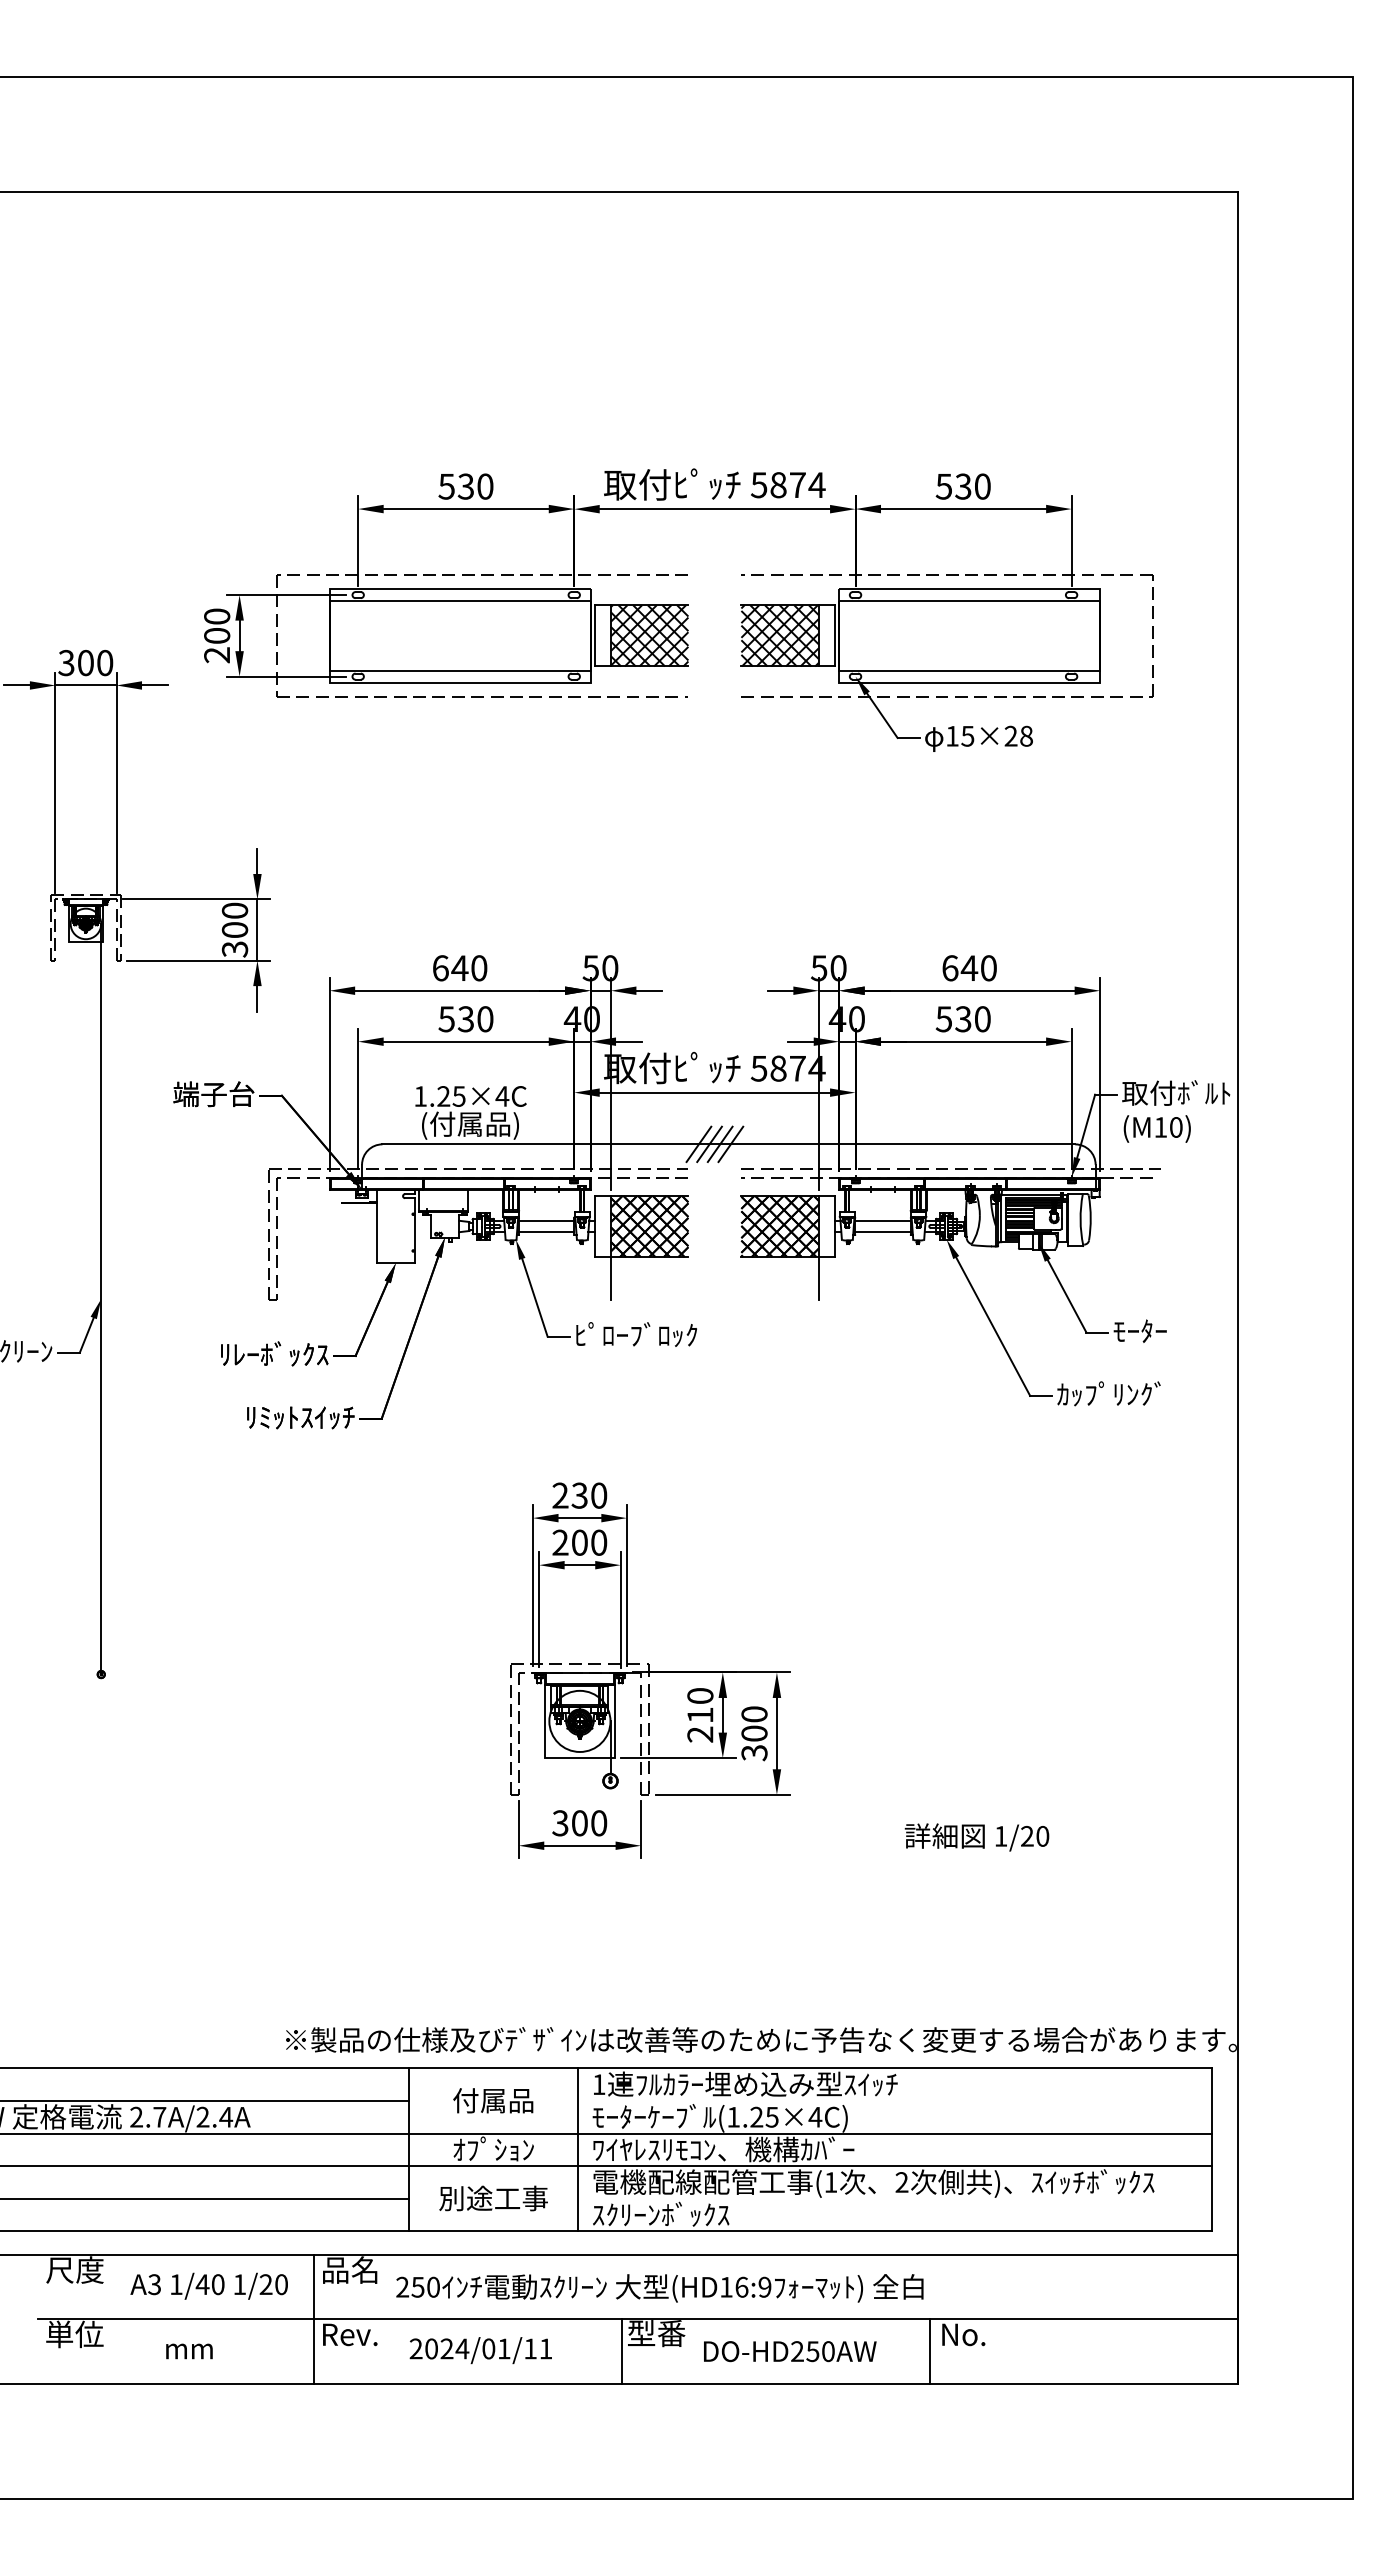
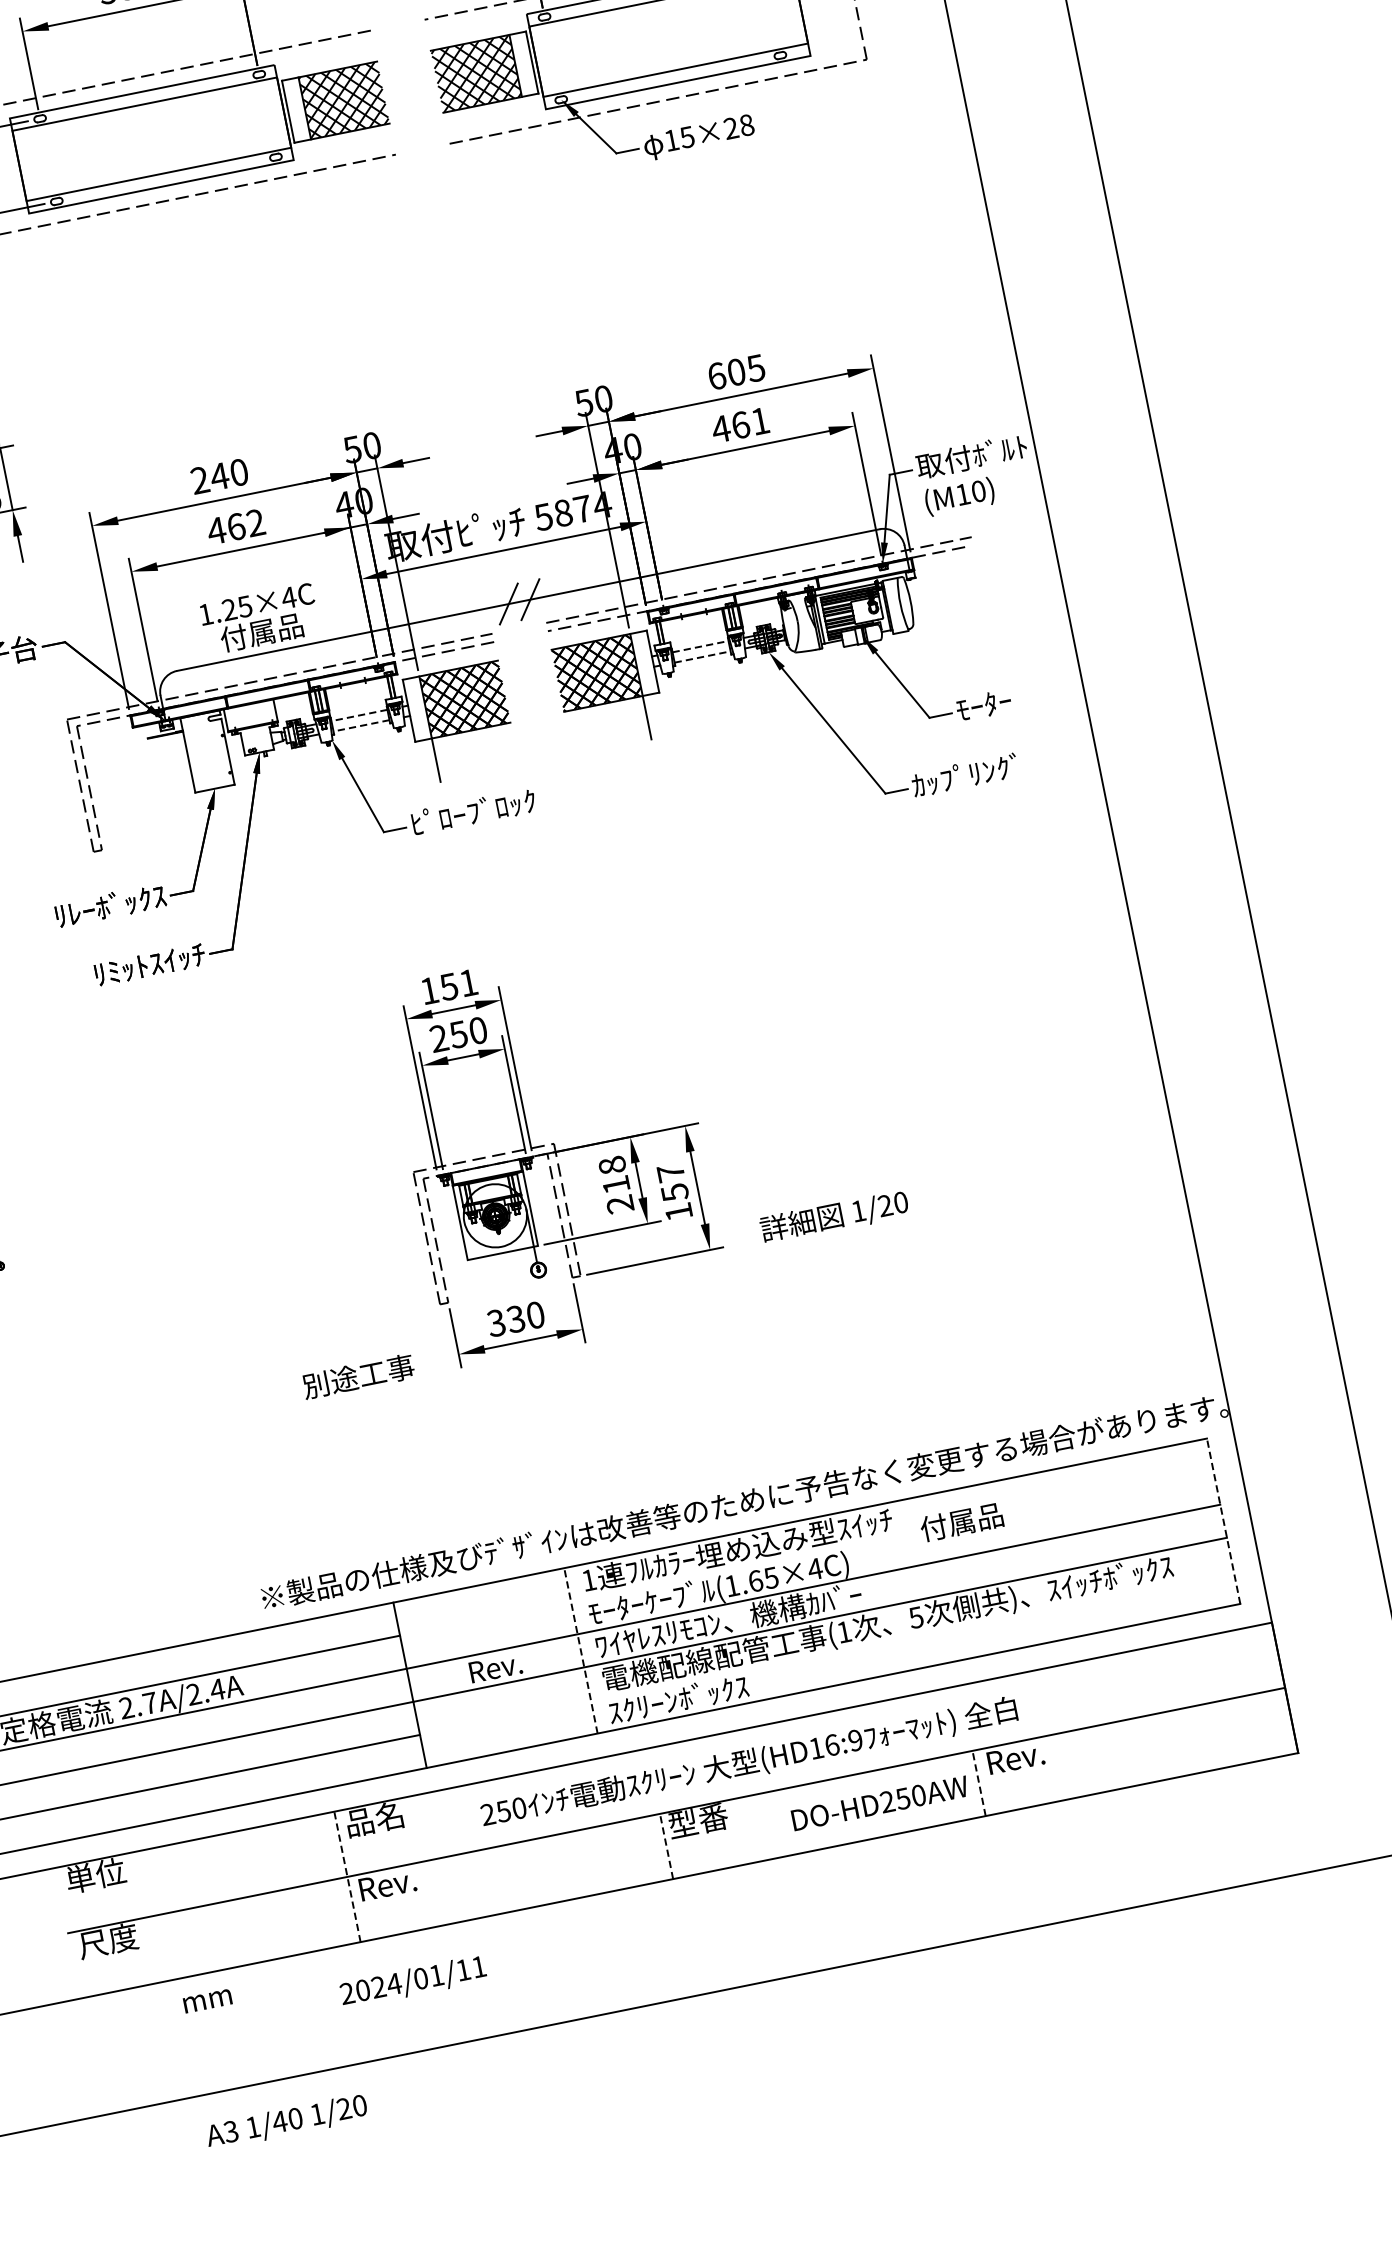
text: (440, 968) -> (199, 480), 640 -> 240
text: (978, 968) -> (745, 370), 640 -> 605
text: (465, 1019) -> (235, 527), 530 -> 462
text: (962, 1019) -> (739, 425), 530 -> 461
text: (470, 1125) -> (262, 633), (付属品) -> 付属品
line: (698, 1144) -> (497, 606), removed
line: (719, 1144) -> (518, 602), removed
line: (546, 1221) -> (359, 715), solid -> dashed
line: (883, 1221) -> (701, 646), solid -> dashed
line: (546, 1231) -> (361, 725), solid -> dashed
line: (883, 1231) -> (703, 656), solid -> dashed
text: (579, 1495) -> (448, 986), 230 -> 151
text: (579, 1542) -> (458, 1034), 200 -> 250
text: (700, 1695) -> (612, 1164), 210 -> 218
text: (754, 1733) -> (674, 1192), 300 -> 157
text: (579, 1823) -> (515, 1319), 300 -> 330
text: (976, 1837) -> (834, 1217), moved
text: (493, 2100) -> (961, 1521), moved
text: (756, 2116) -> (755, 1580), (1.25×4C) -> (1.65×4C)
text: (493, 2148) -> (495, 1666), ｵﾌﾟｼｮﾝ -> Rev.
line: (577, 2149) -> (580, 1650), solid -> dashed
line: (1211, 2149) -> (1223, 1520), solid -> dashed
text: (901, 2182) -> (915, 1617), 2 -> 5
text: (493, 2198) -> (358, 1376), moved
text: (75, 2269) -> (95, 1874), 尺度 -> 単位
text: (208, 2285) -> (285, 2121), moved
text: (659, 2288) -> (748, 1763), moved
line: (313, 2318) -> (347, 1875), solid -> dashed
text: (74, 2334) -> (108, 1941), 単位 -> 尺度
text: (970, 2334) -> (1016, 1757), No. -> Rev.
text: (480, 2350) -> (412, 1981), moved
text: (189, 2351) -> (207, 2001), moved
line: (621, 2351) -> (666, 1846), solid -> dashed
text: (790, 2351) -> (880, 1803), moved
line: (929, 2351) -> (978, 1783), solid -> dashed

